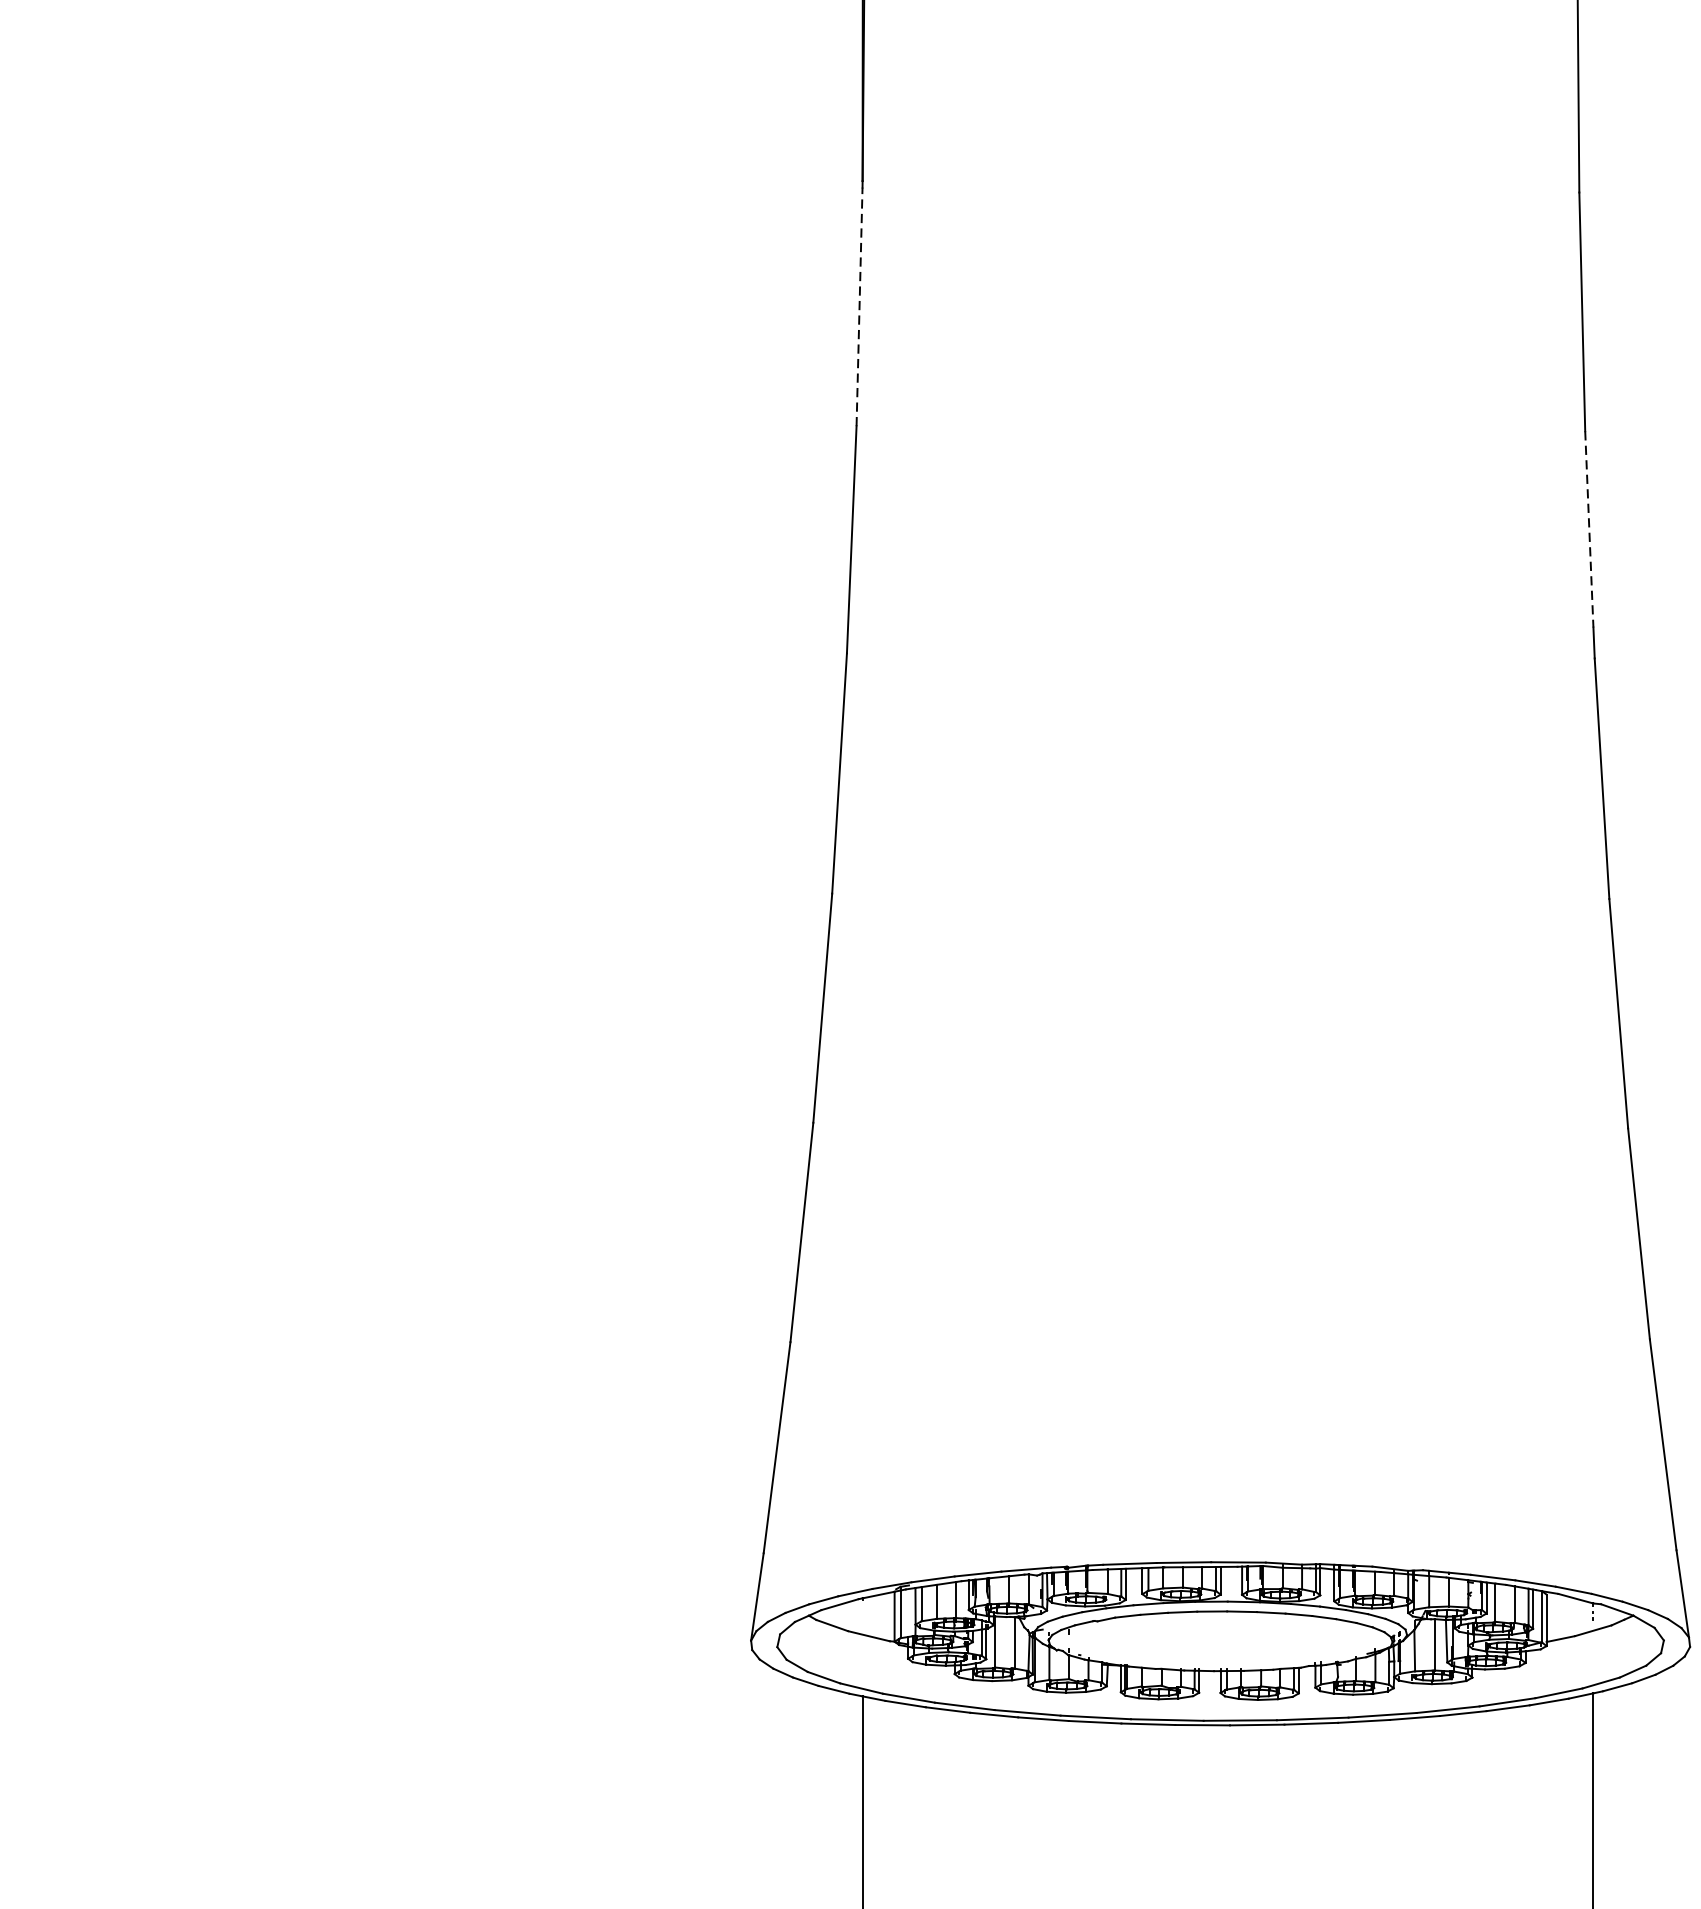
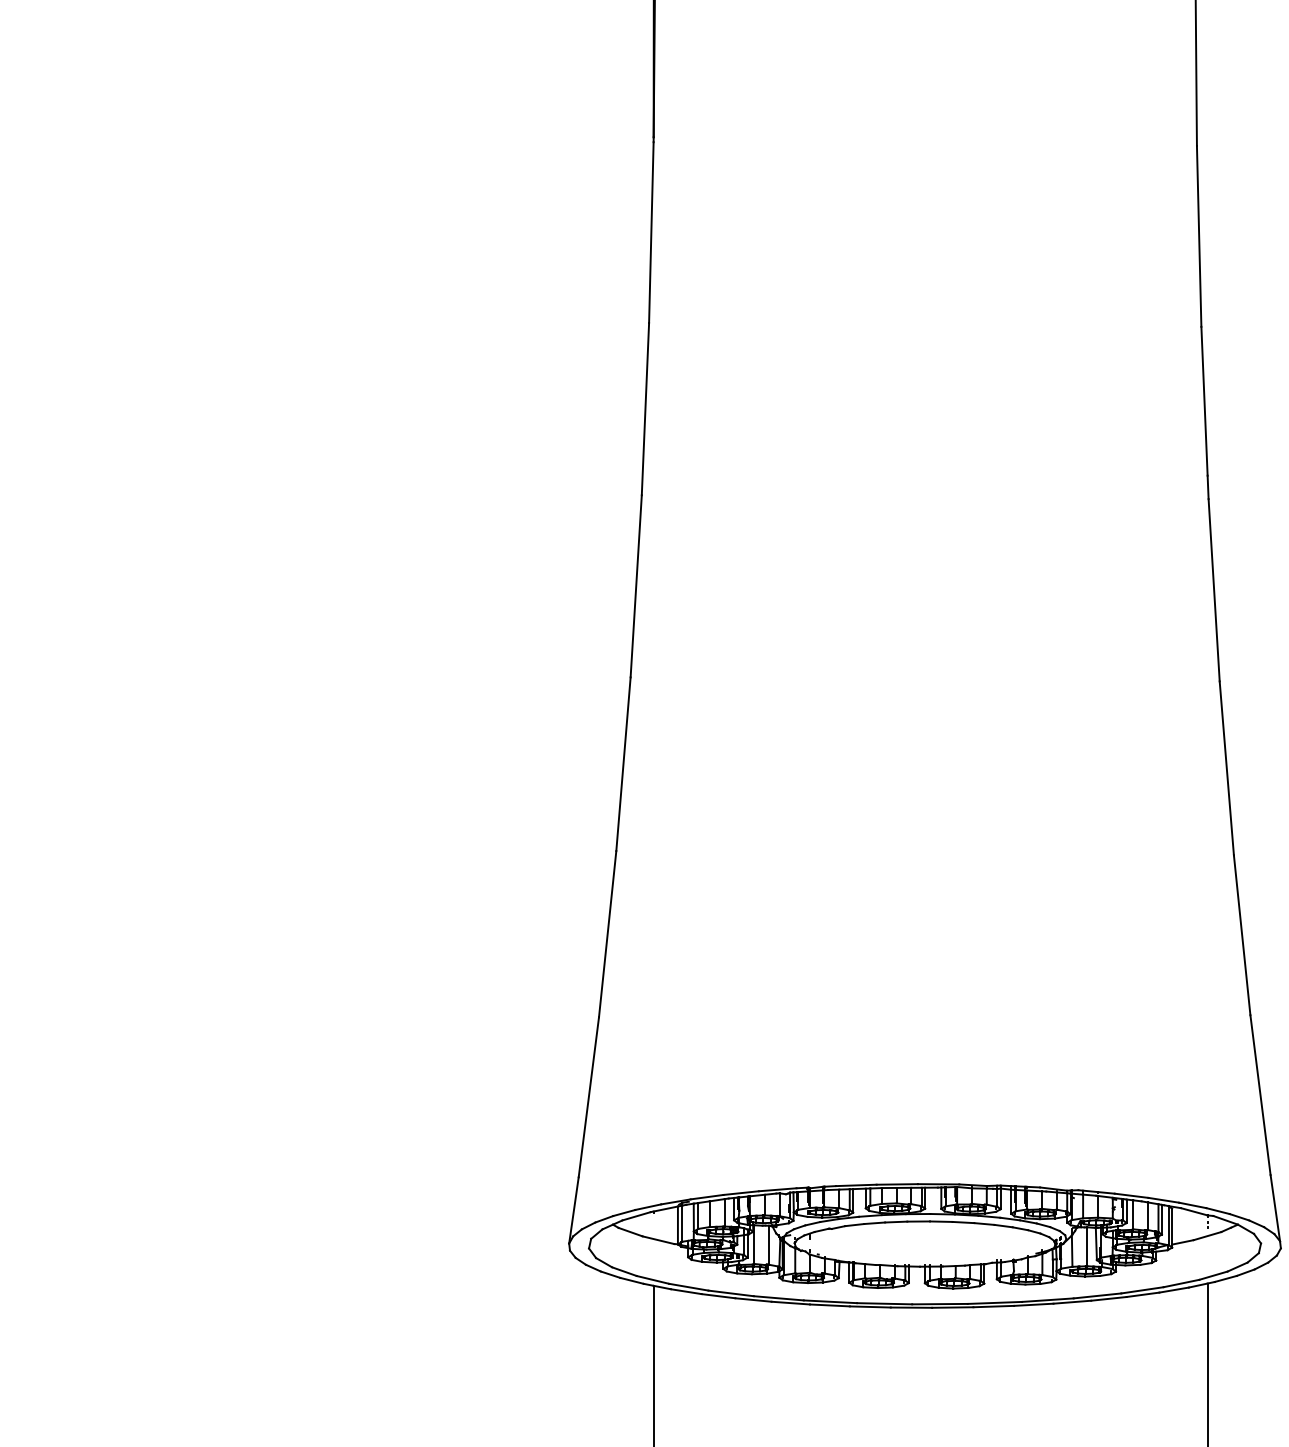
line: (859, 306) -> (651, 232), dashed -> solid
line: (1589, 529) -> (1204, 401), dashed -> solid

